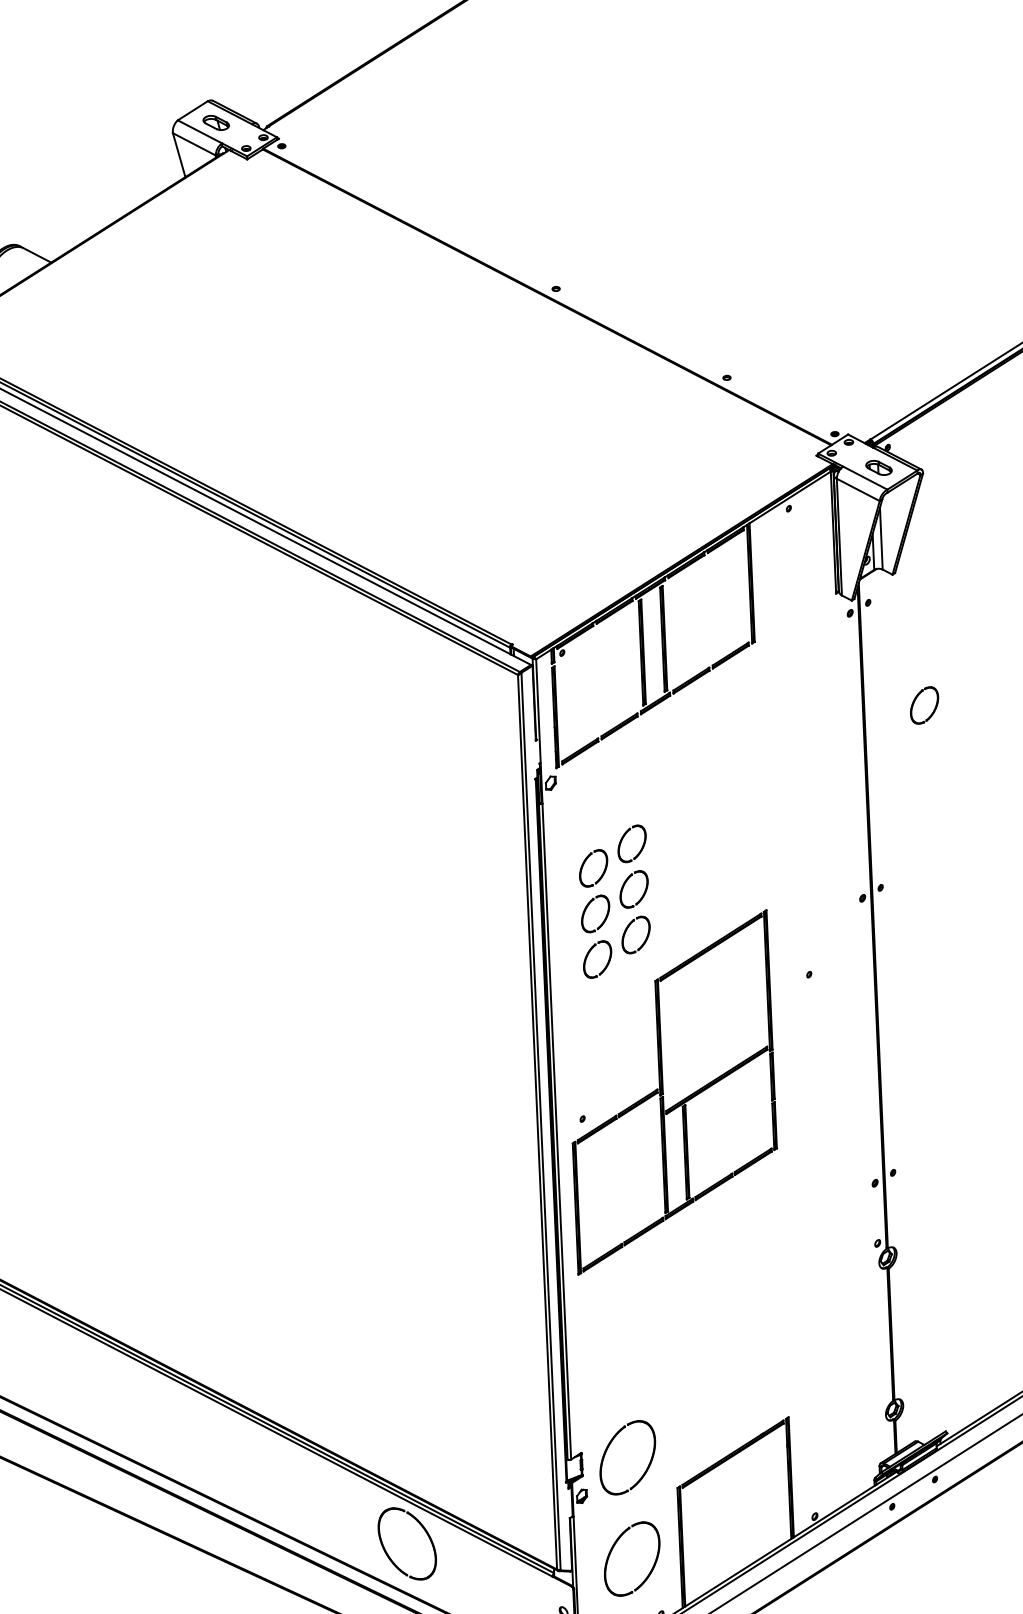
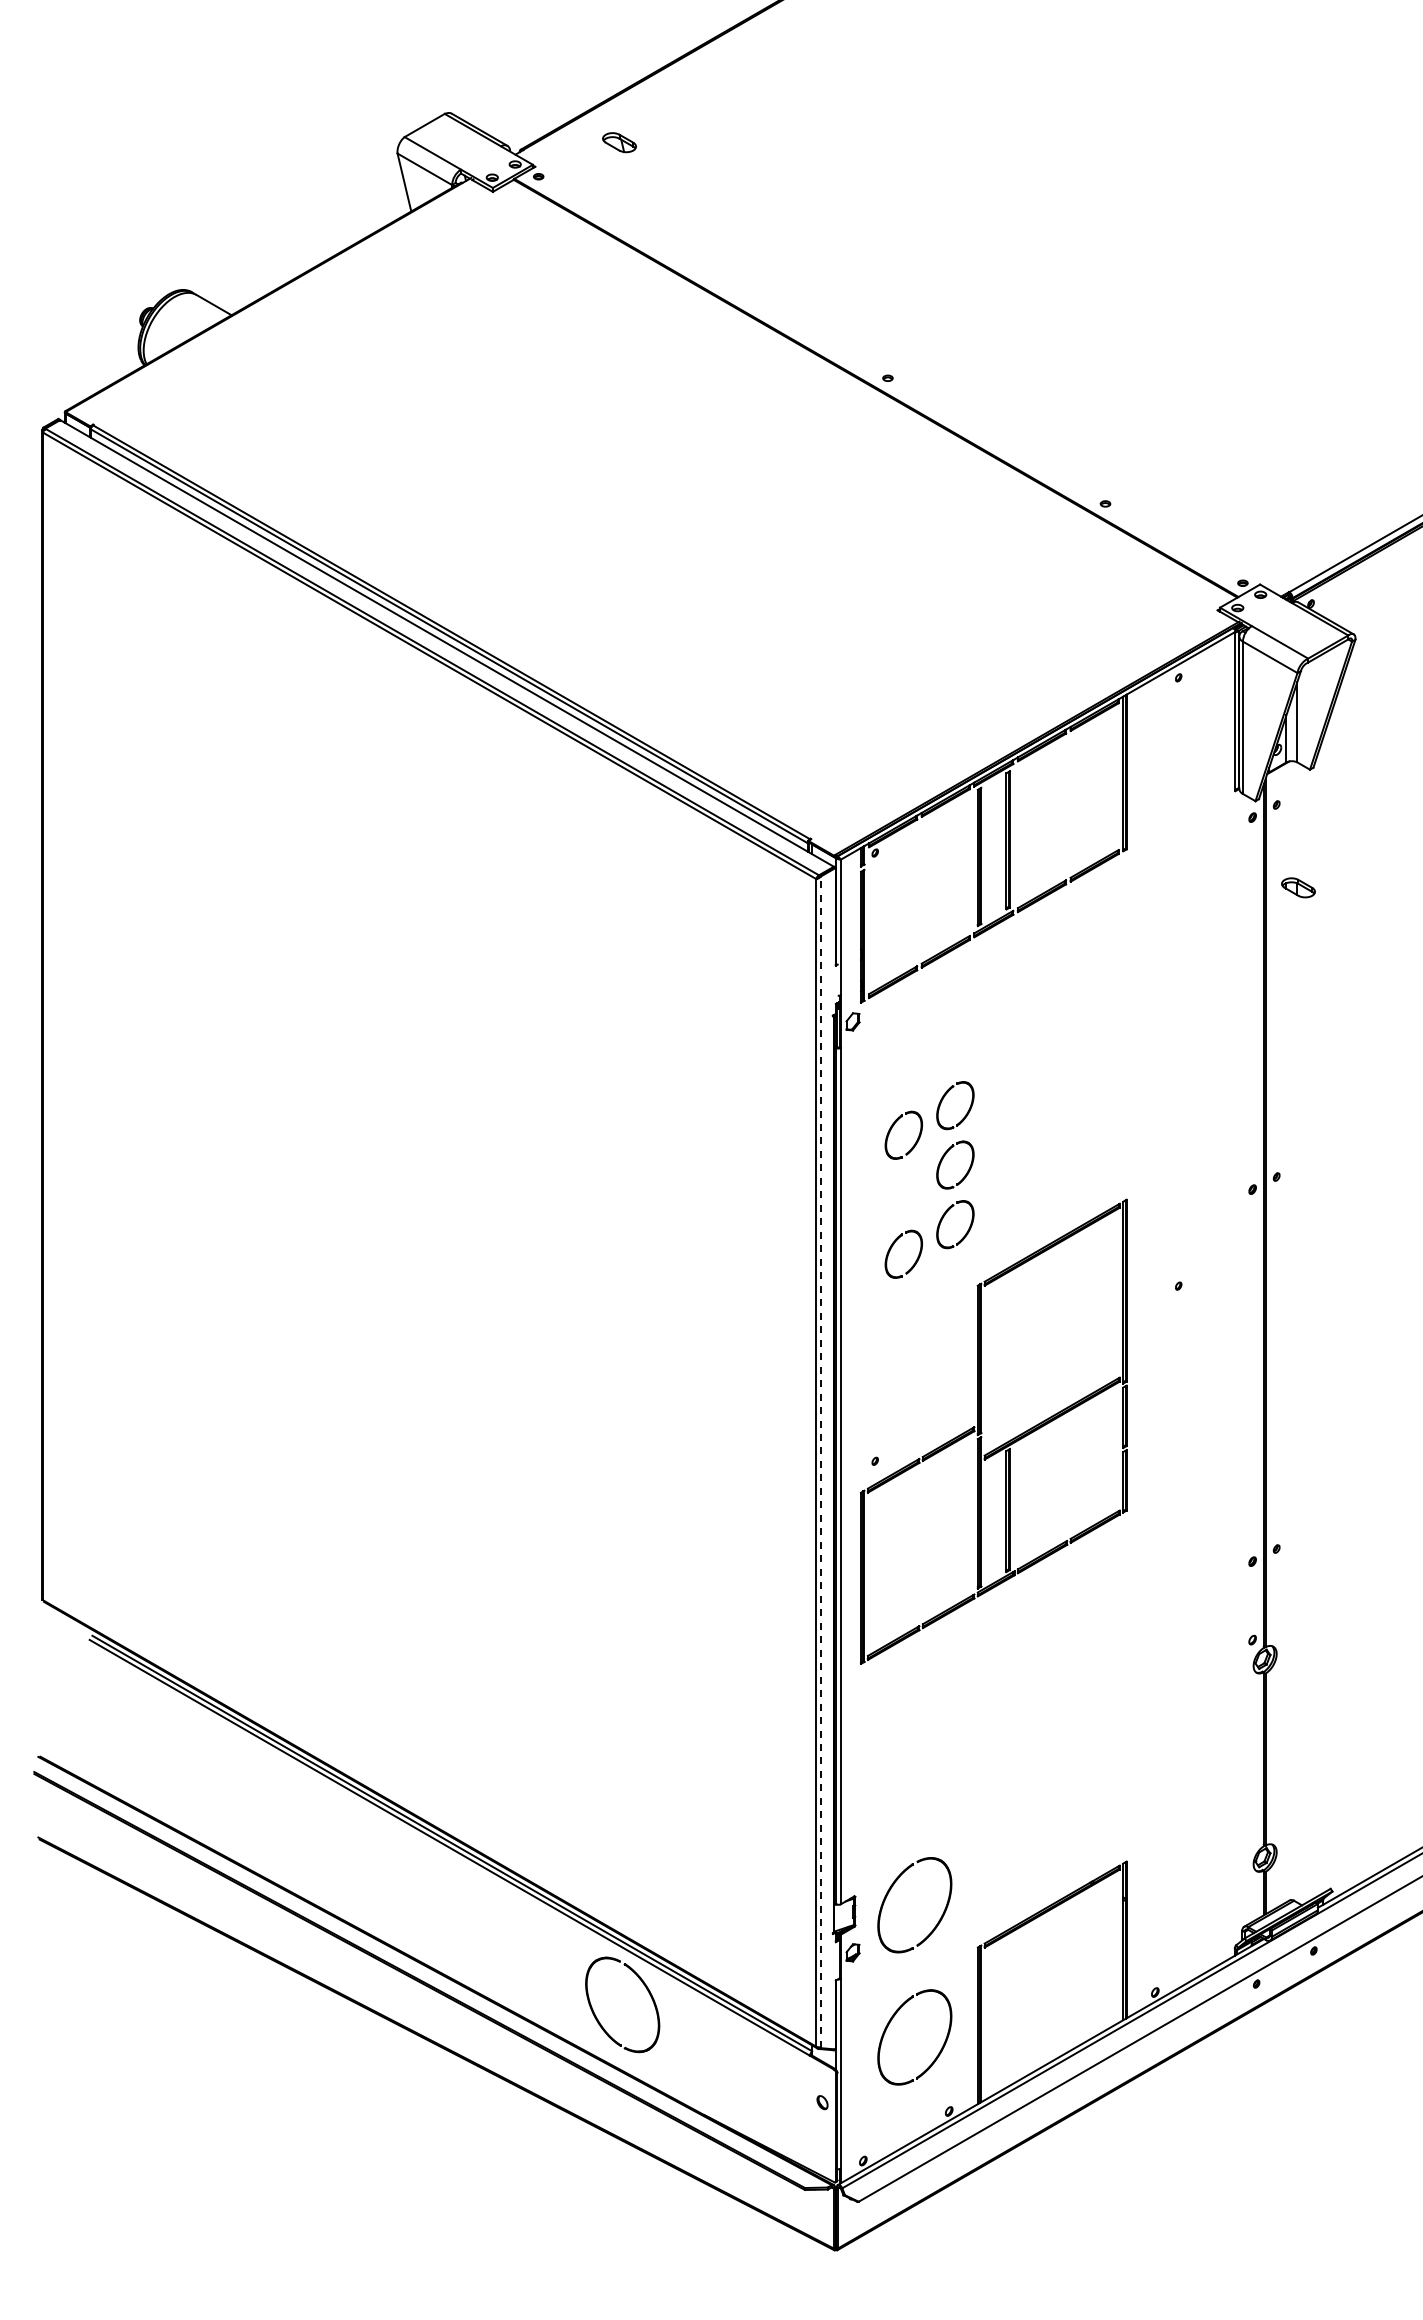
part: (216, 122) -> (619, 142), moved
part: (879, 467) -> (1298, 887), moved
part: (915, 700) -> (1332, 935), removed
part: (587, 907) -> (893, 1186), removed
line: (540, 1121) -> (820, 1461), solid -> dashed

